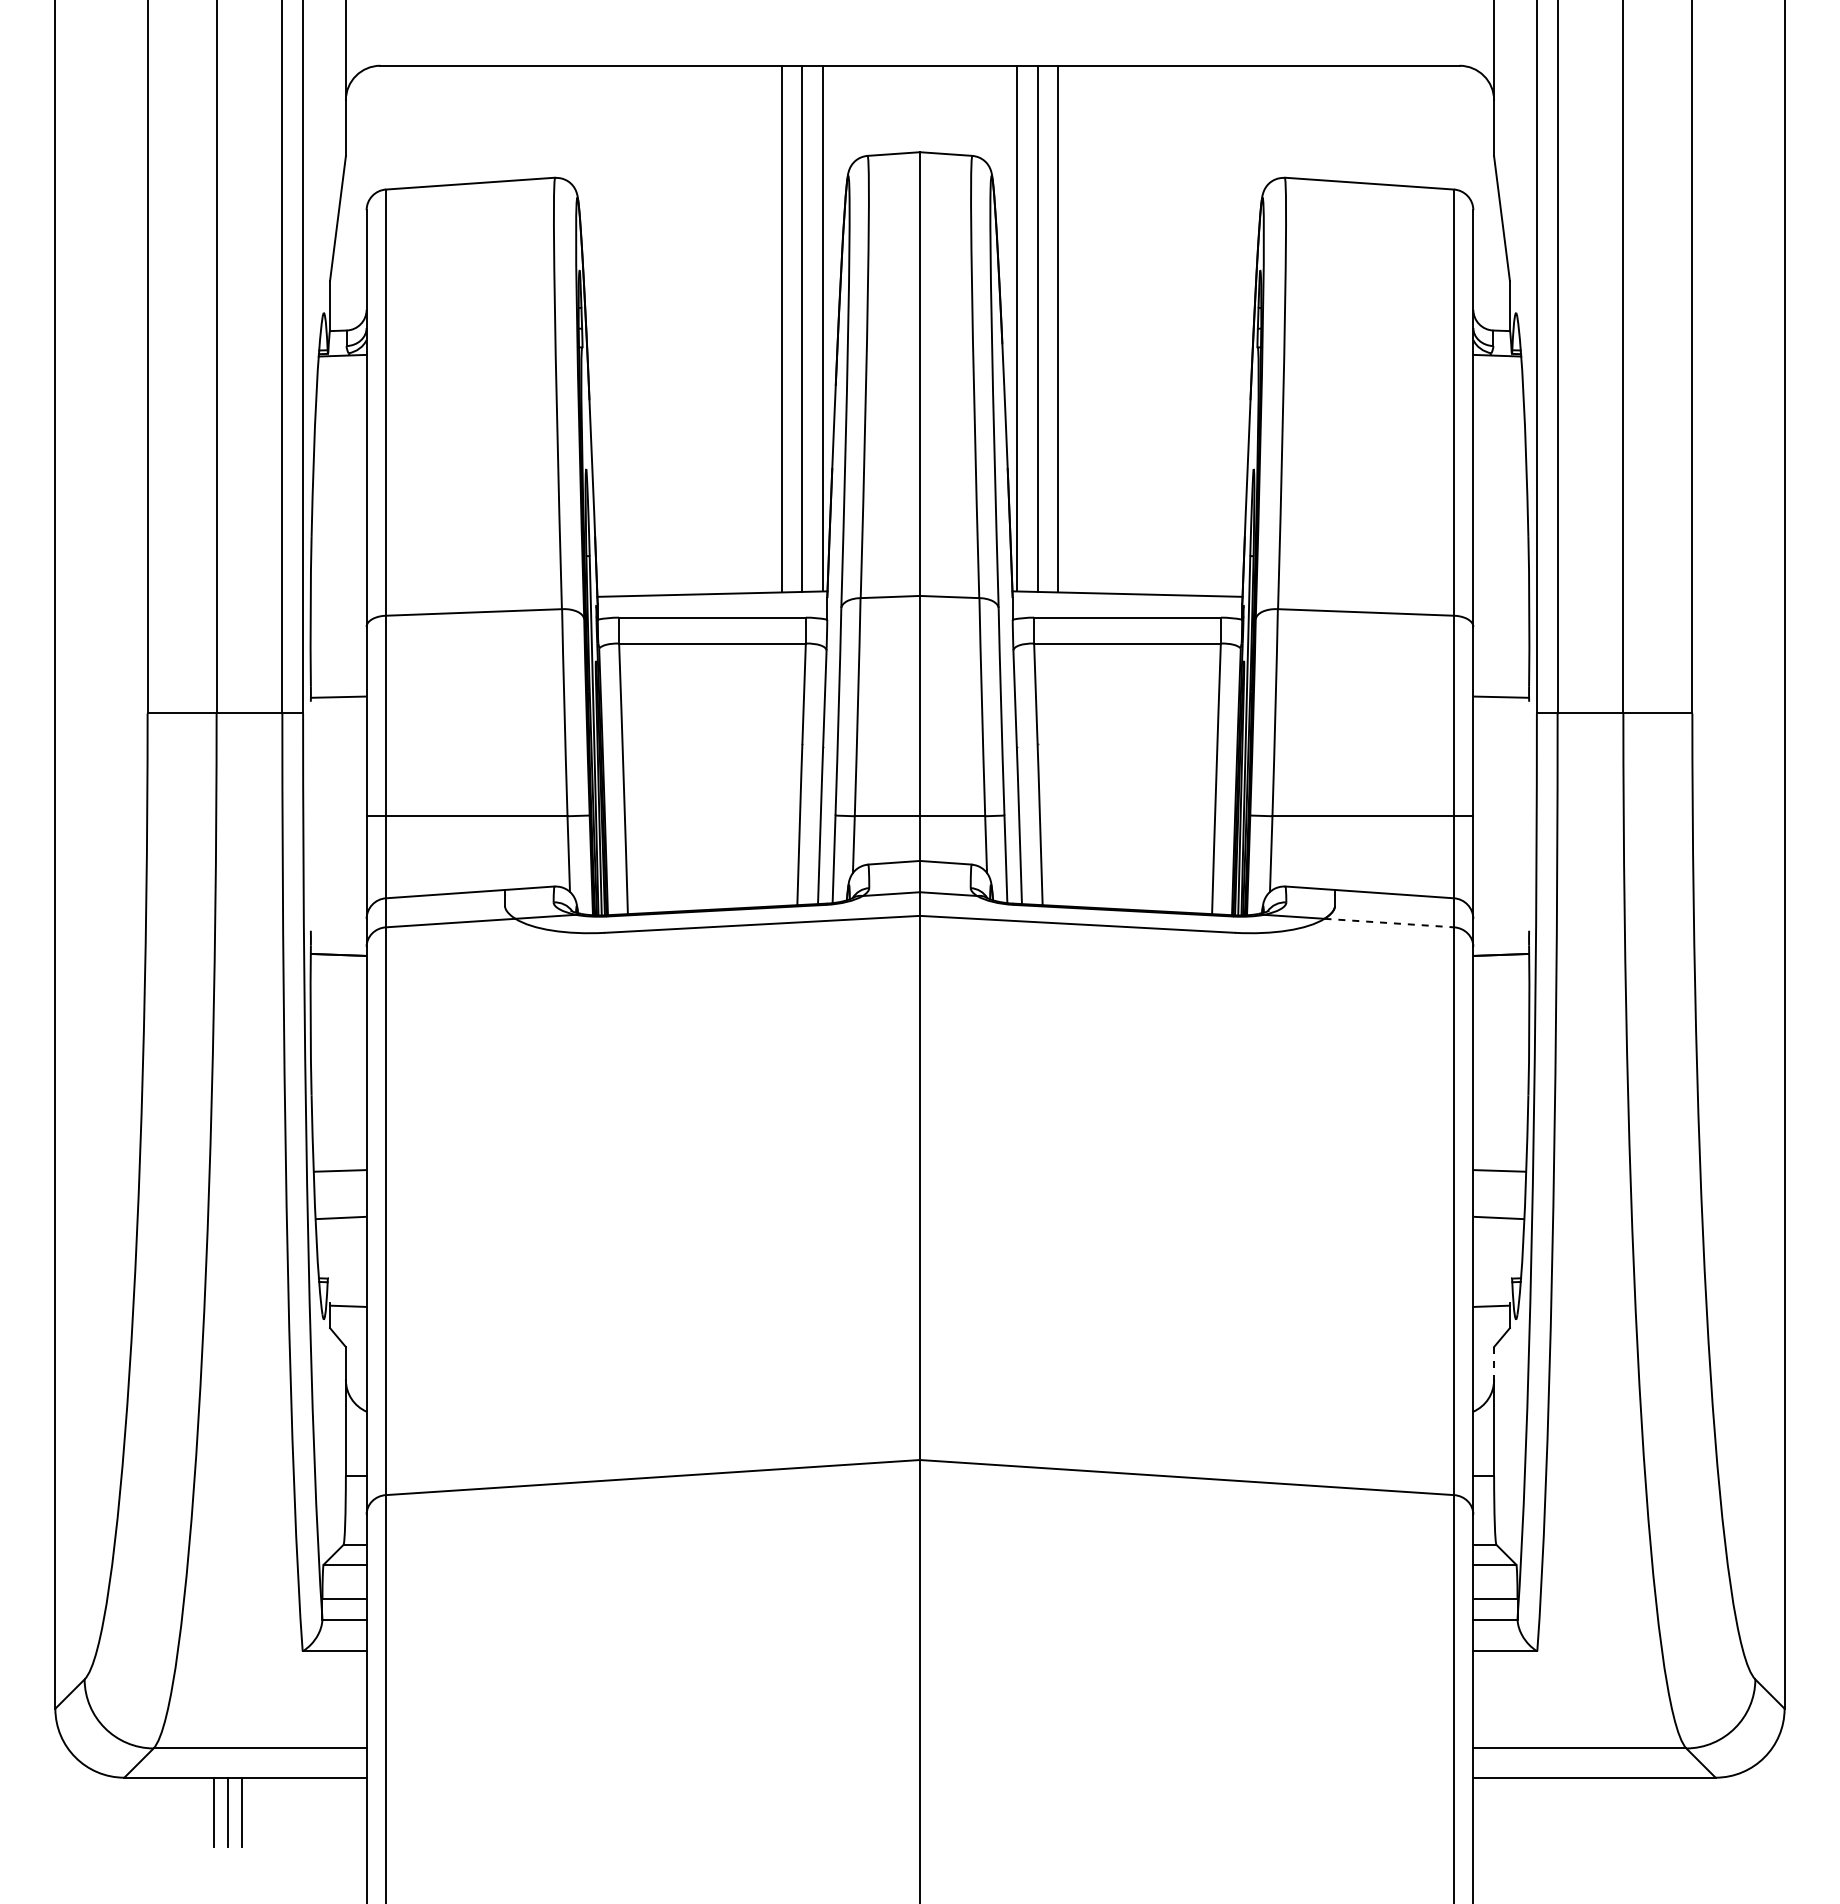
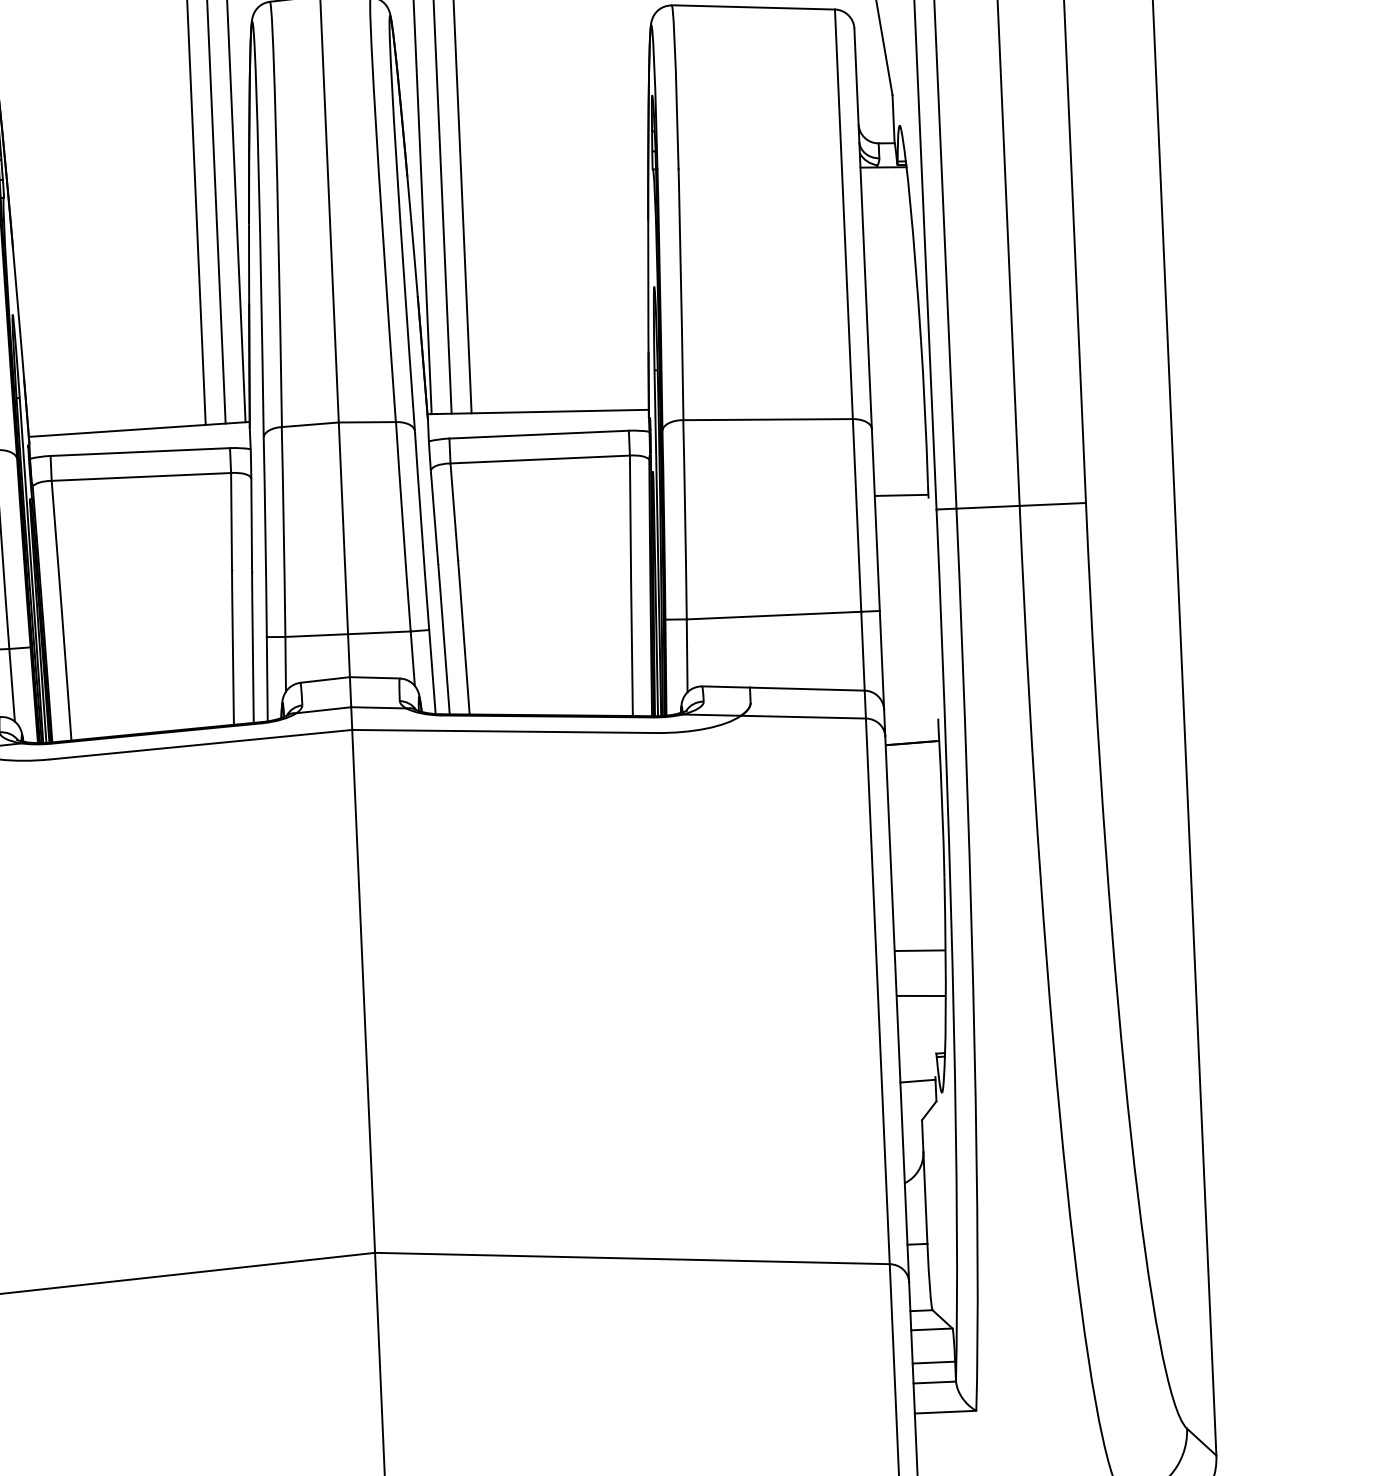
line: (1389, 923) -> (803, 717), dashed -> solid
line: (1494, 1364) -> (923, 1136), dashed -> solid

